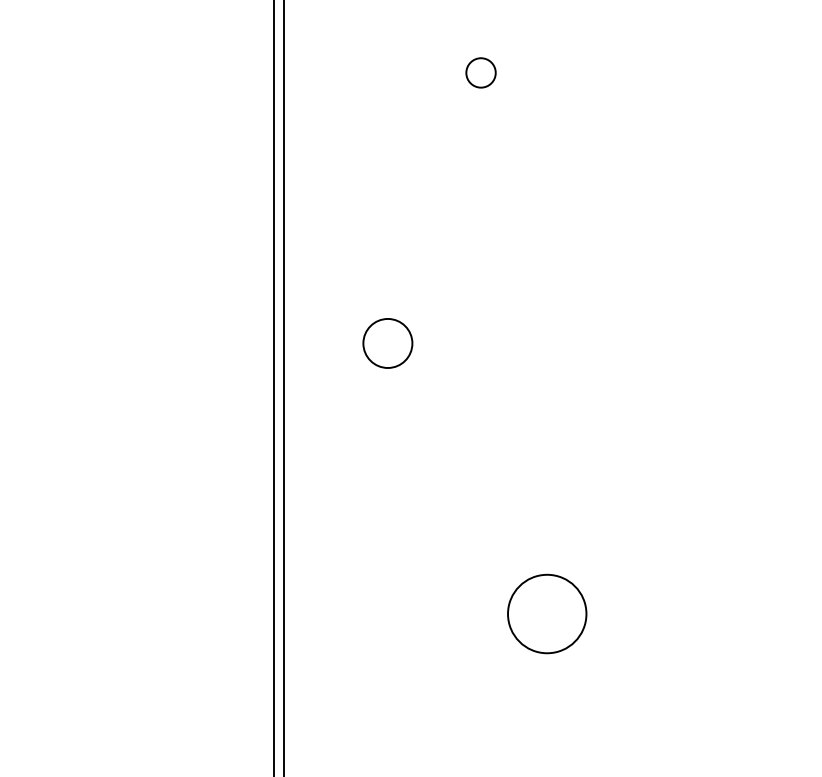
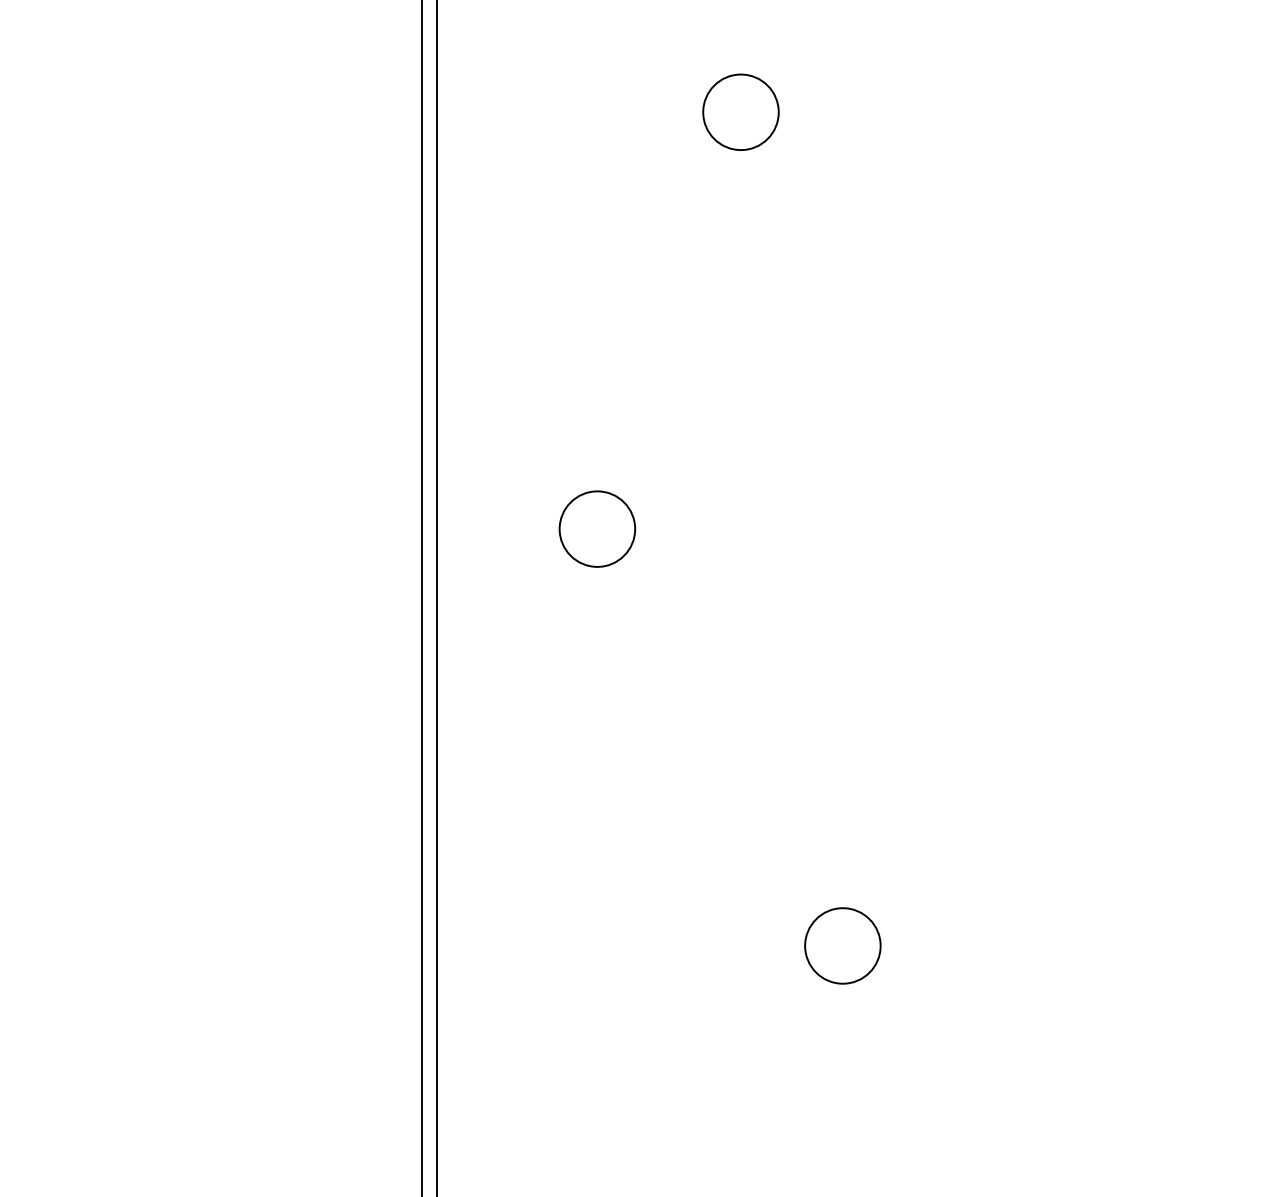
circle: (480, 72) -> (740, 111), size x1.67
circle: (546, 613) -> (841, 945), size x0.62

